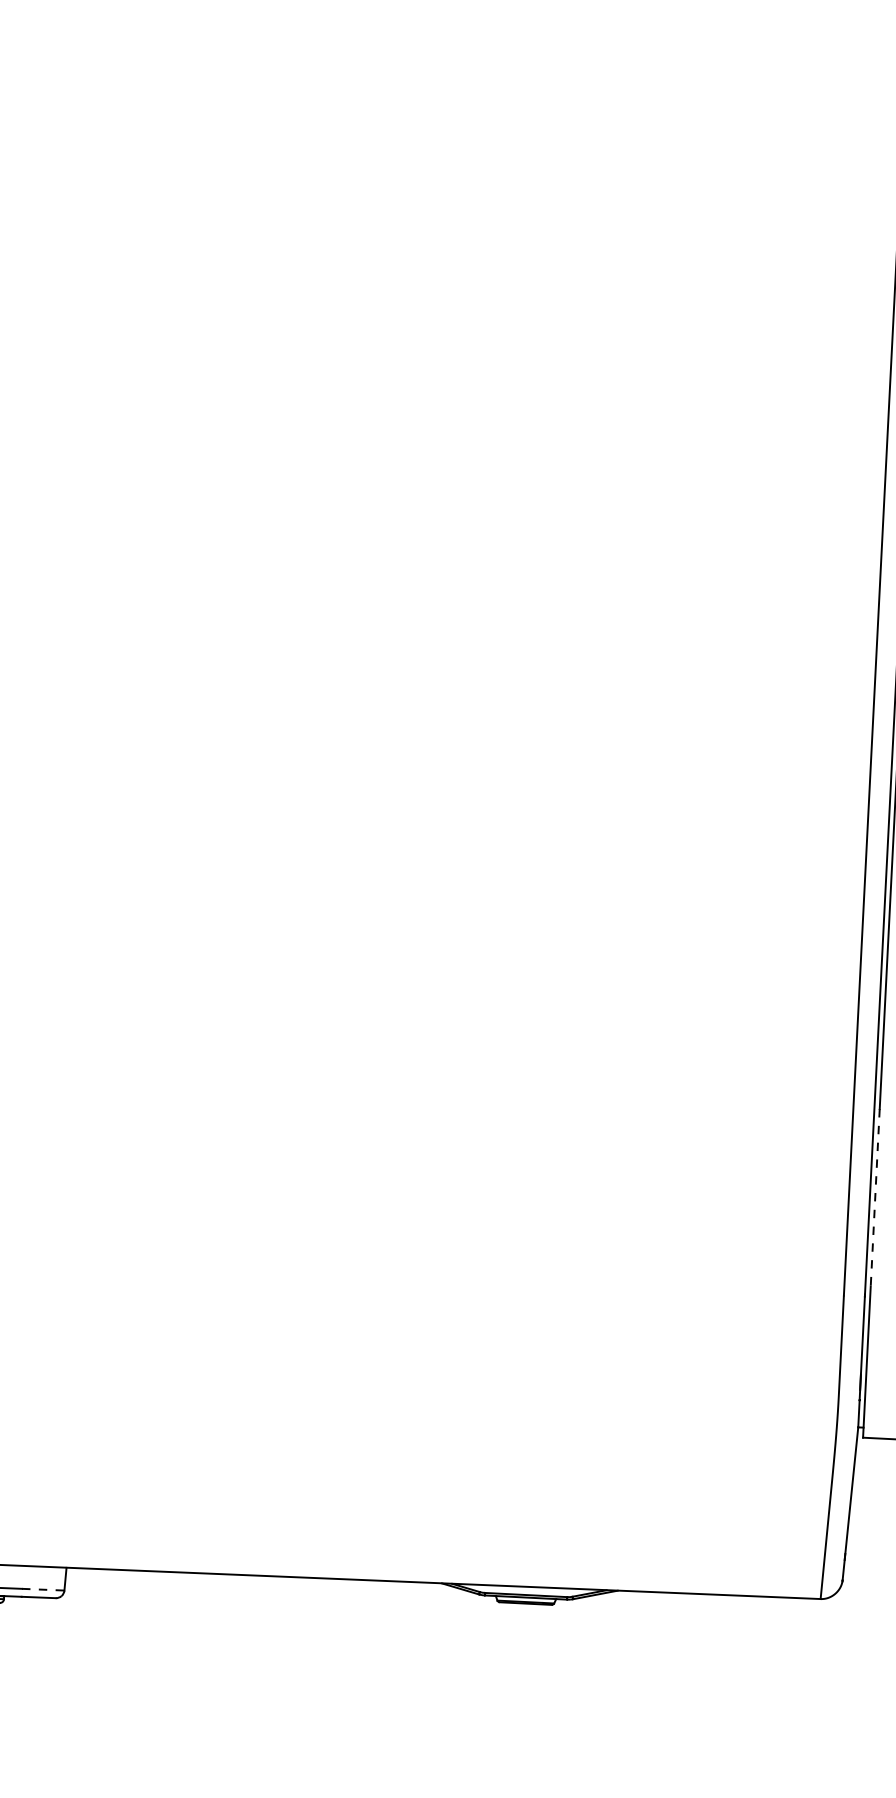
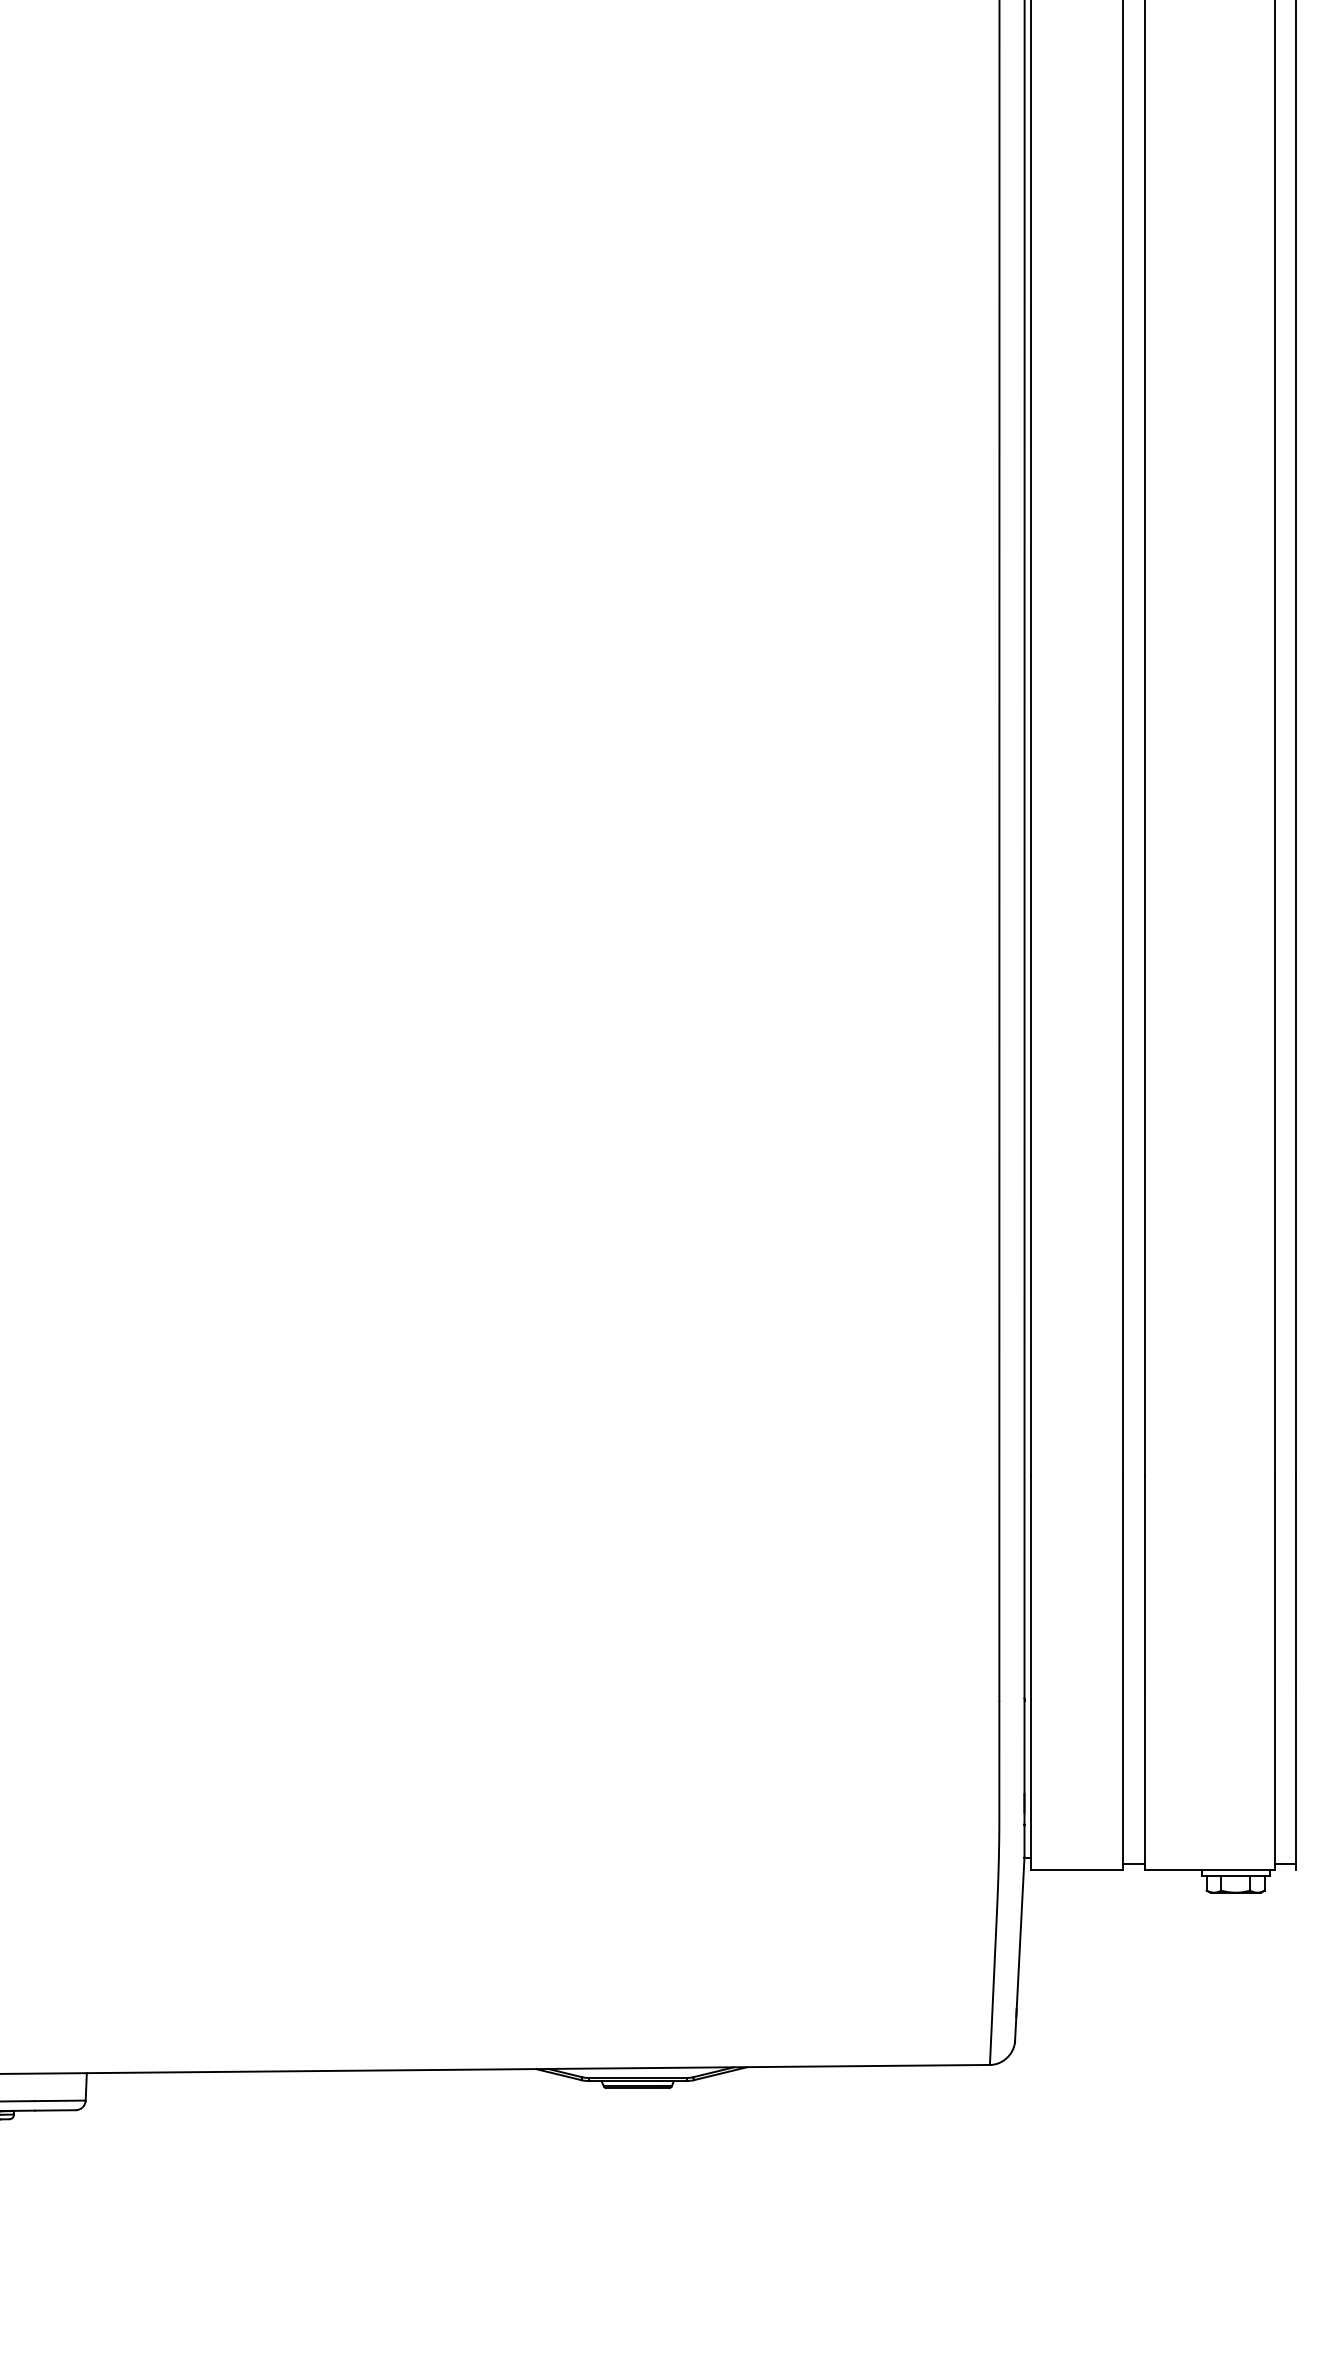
line: (874, 1198) -> (1030, 1582), dashed -> solid
line: (43, 1589) -> (60, 2100), dashed -> solid

